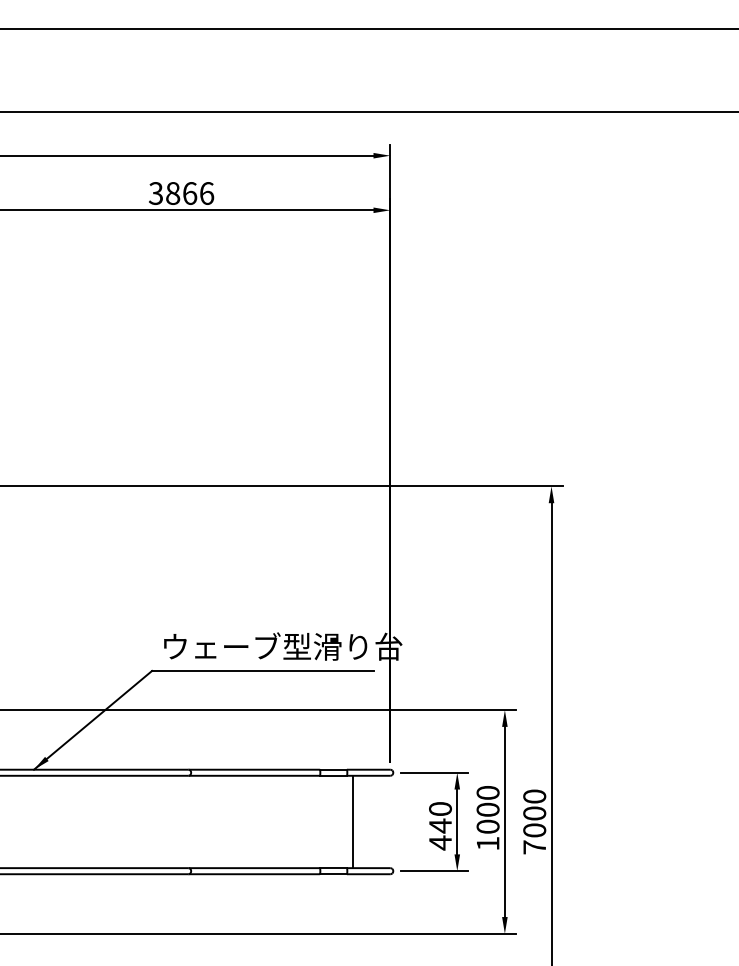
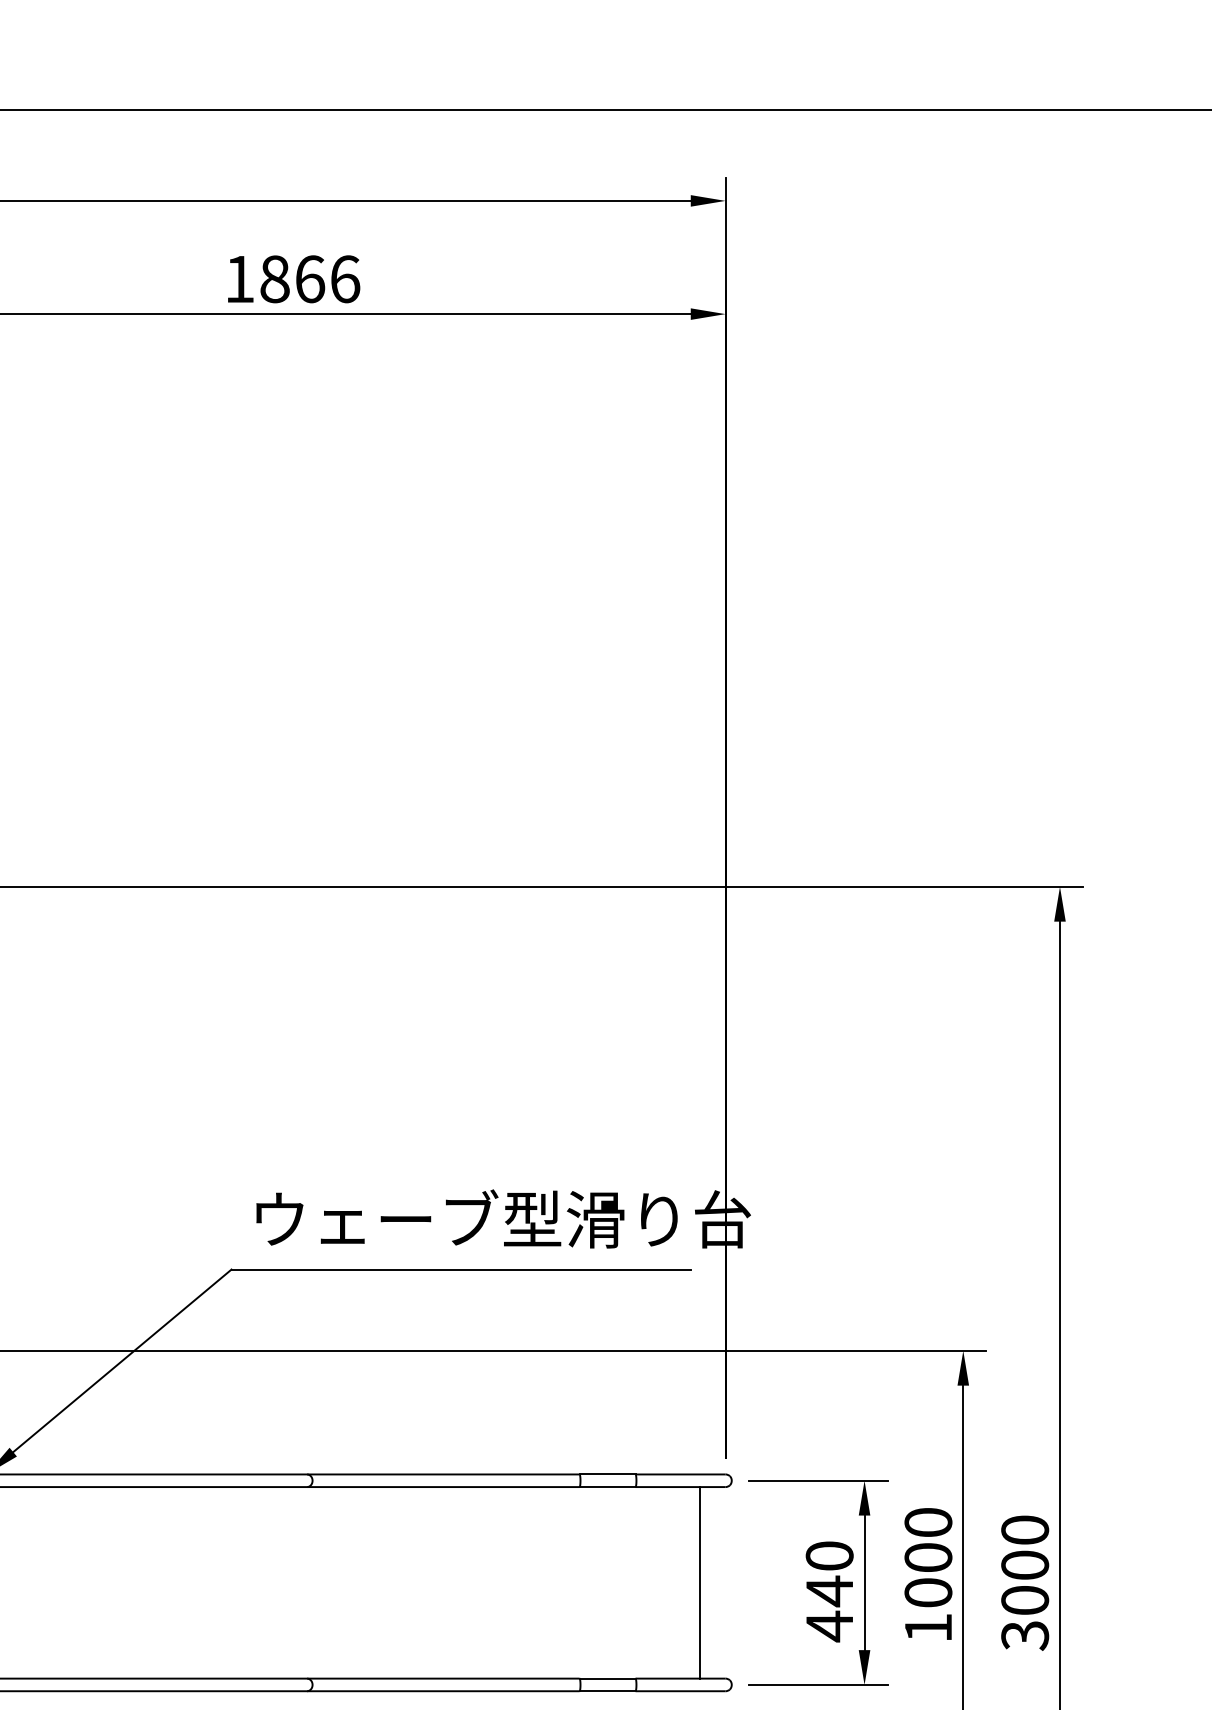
text: (155, 193) -> (238, 279), 3866 -> 1866
line: (352, 821) -> (699, 1581), moved
text: (534, 847) -> (1024, 1635), 7000 -> 3000

